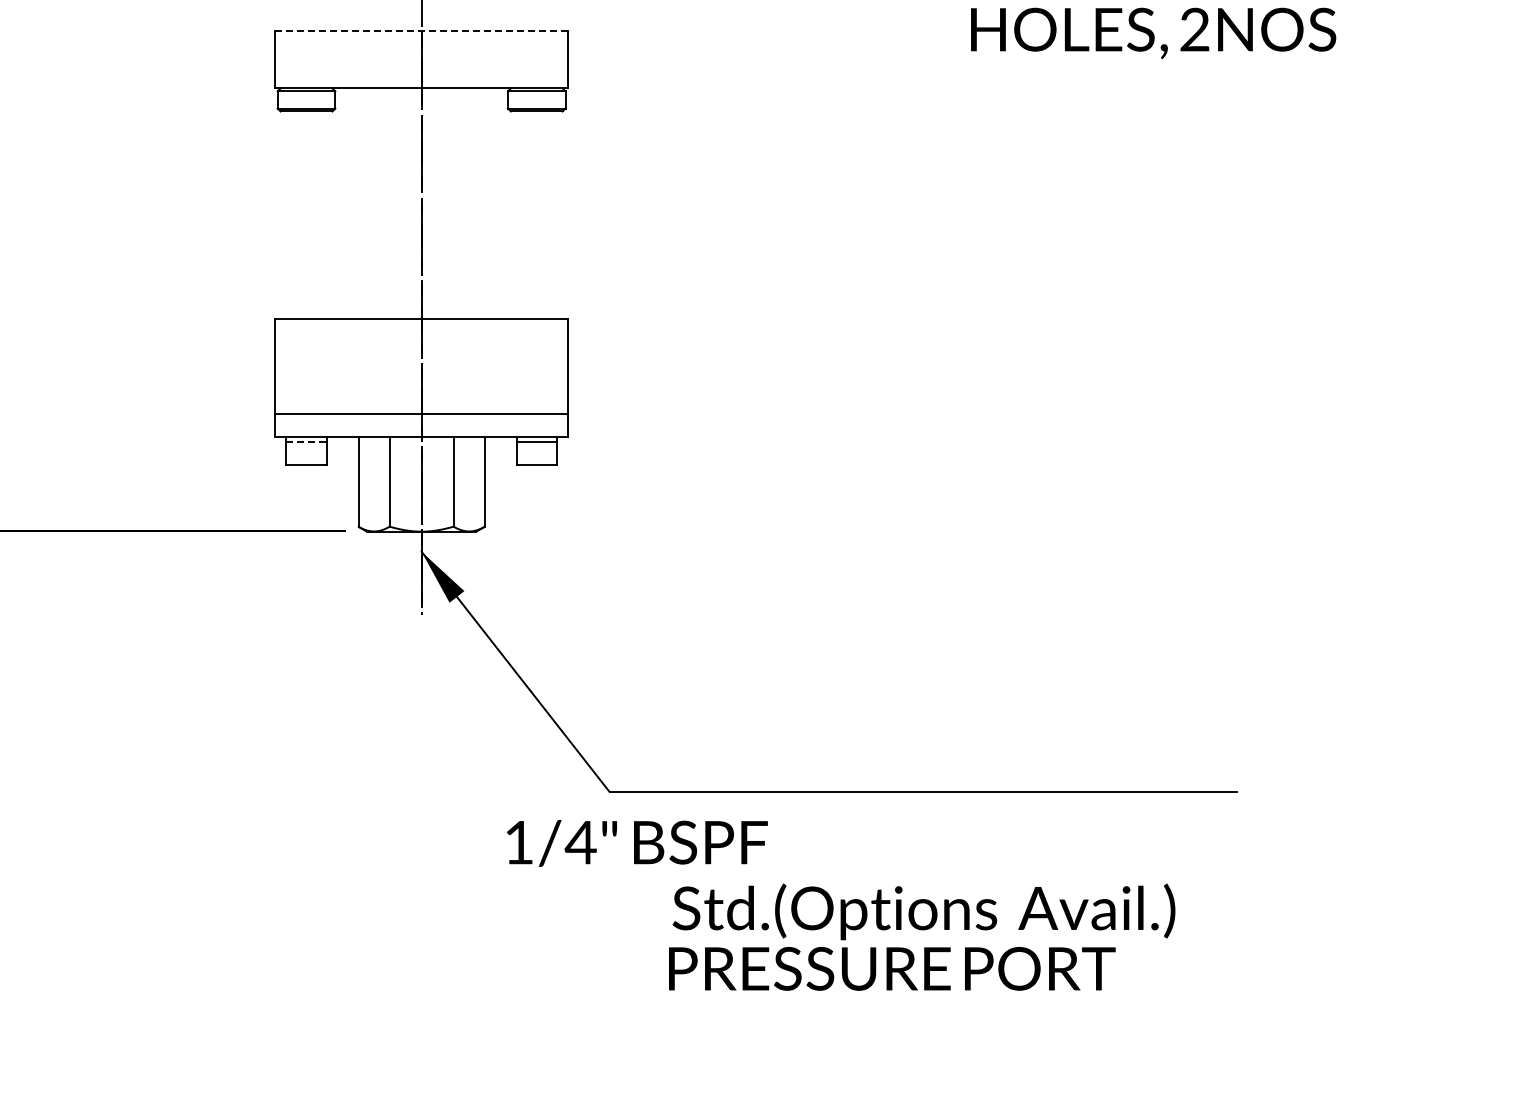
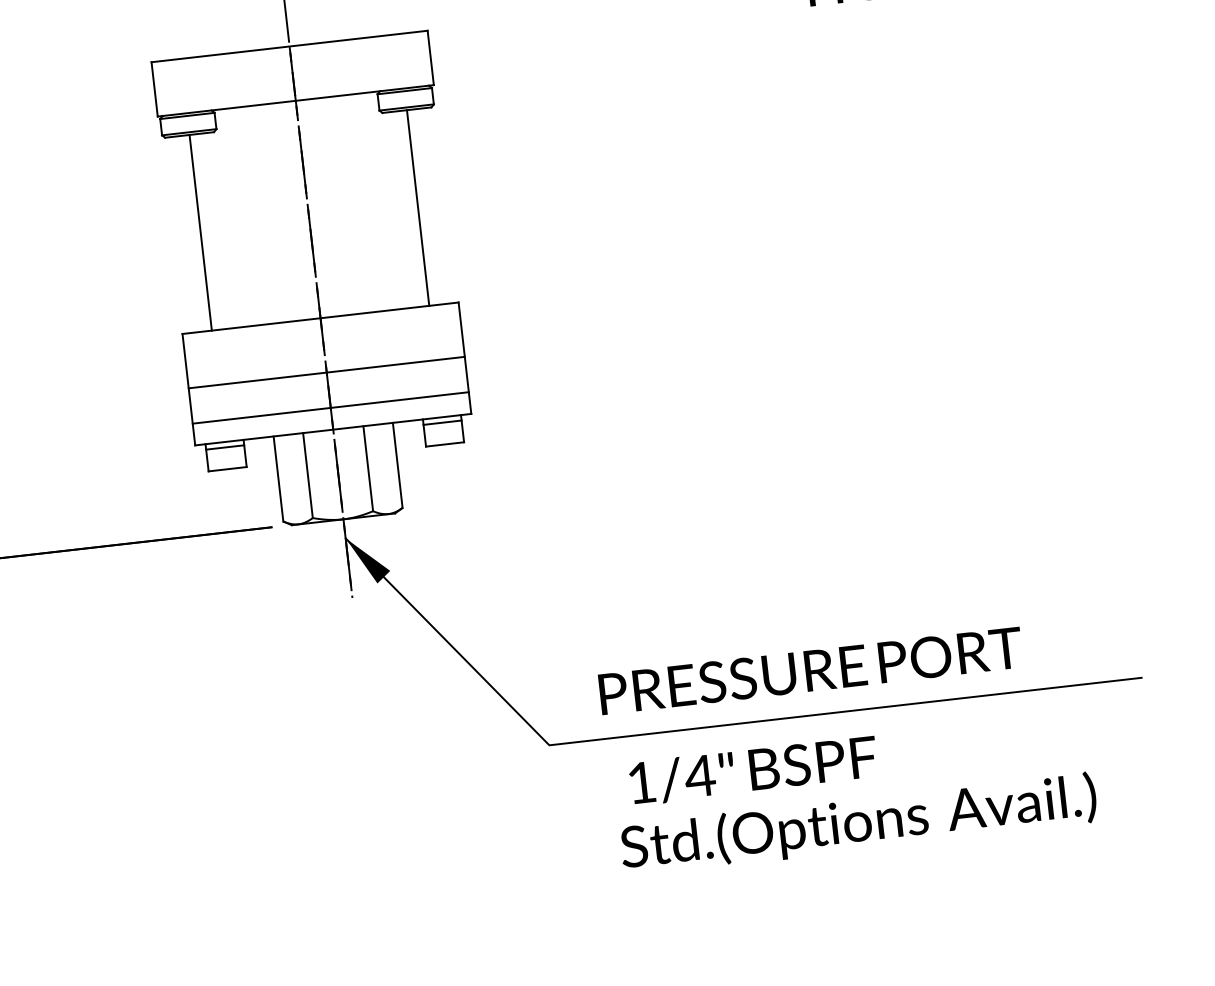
line: (422, 30) -> (290, 46), dashed -> solid
line: (306, 214) -> (200, 232), added
line: (536, 214) -> (417, 207), added
line: (421, 376) -> (326, 372), added
line: (307, 442) -> (226, 447), dashed -> solid
text: (637, 843) -> (753, 770), moved
text: (892, 968) -> (811, 670), moved

